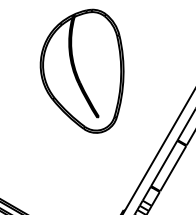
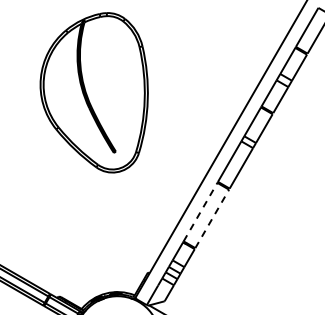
line: (164, 163) -> (200, 212), solid -> dashed
line: (173, 168) -> (212, 218), solid -> dashed

